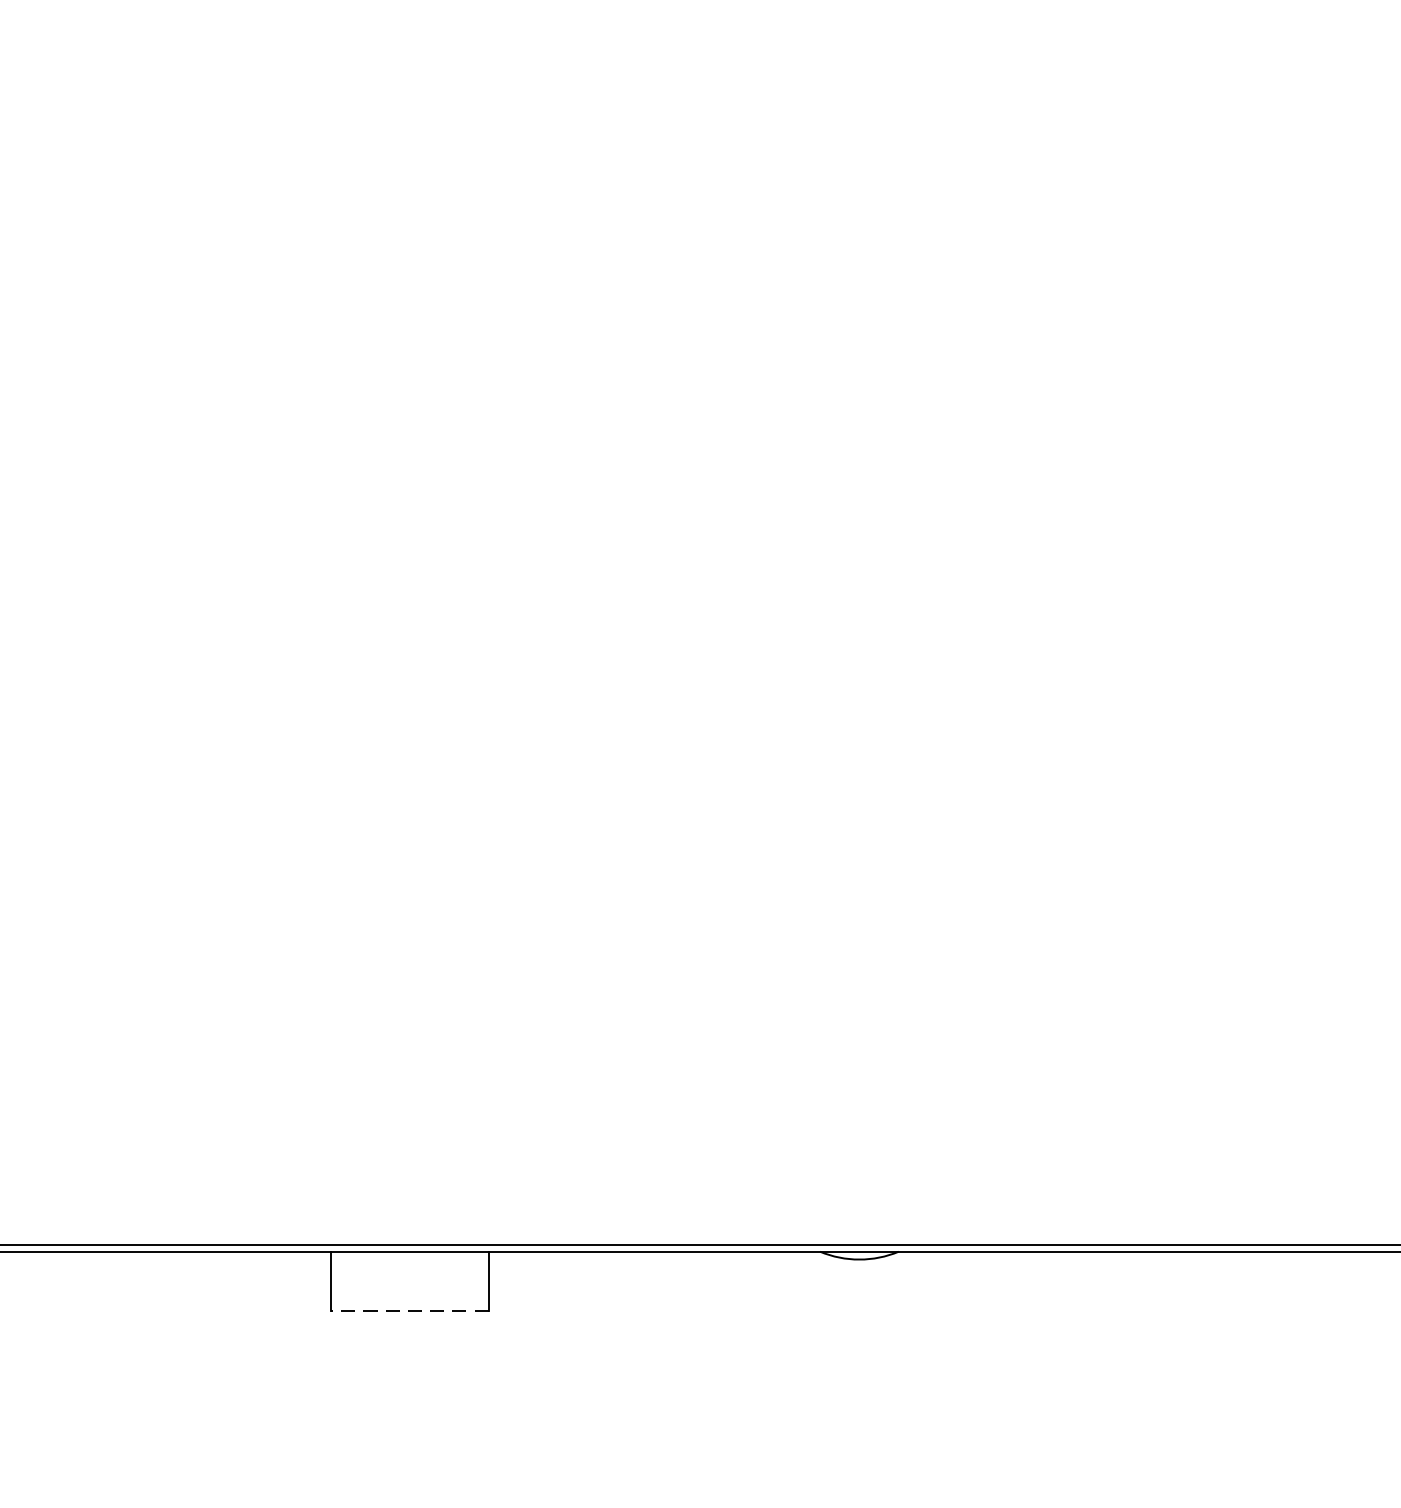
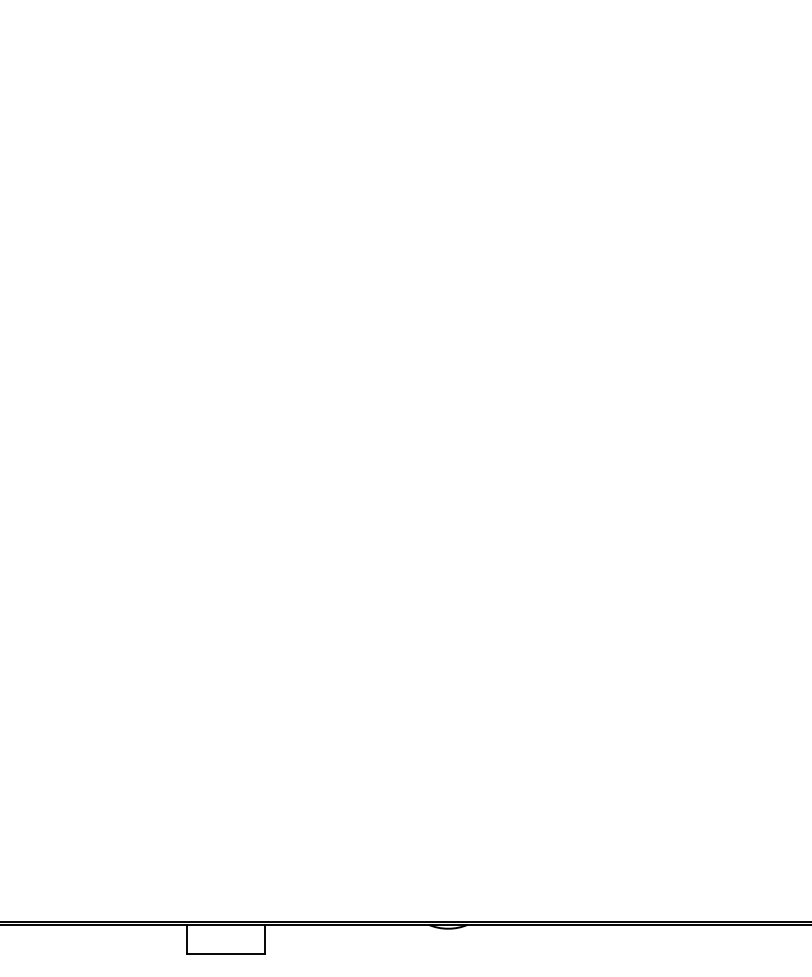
line: (409, 1311) -> (225, 954), dashed -> solid

